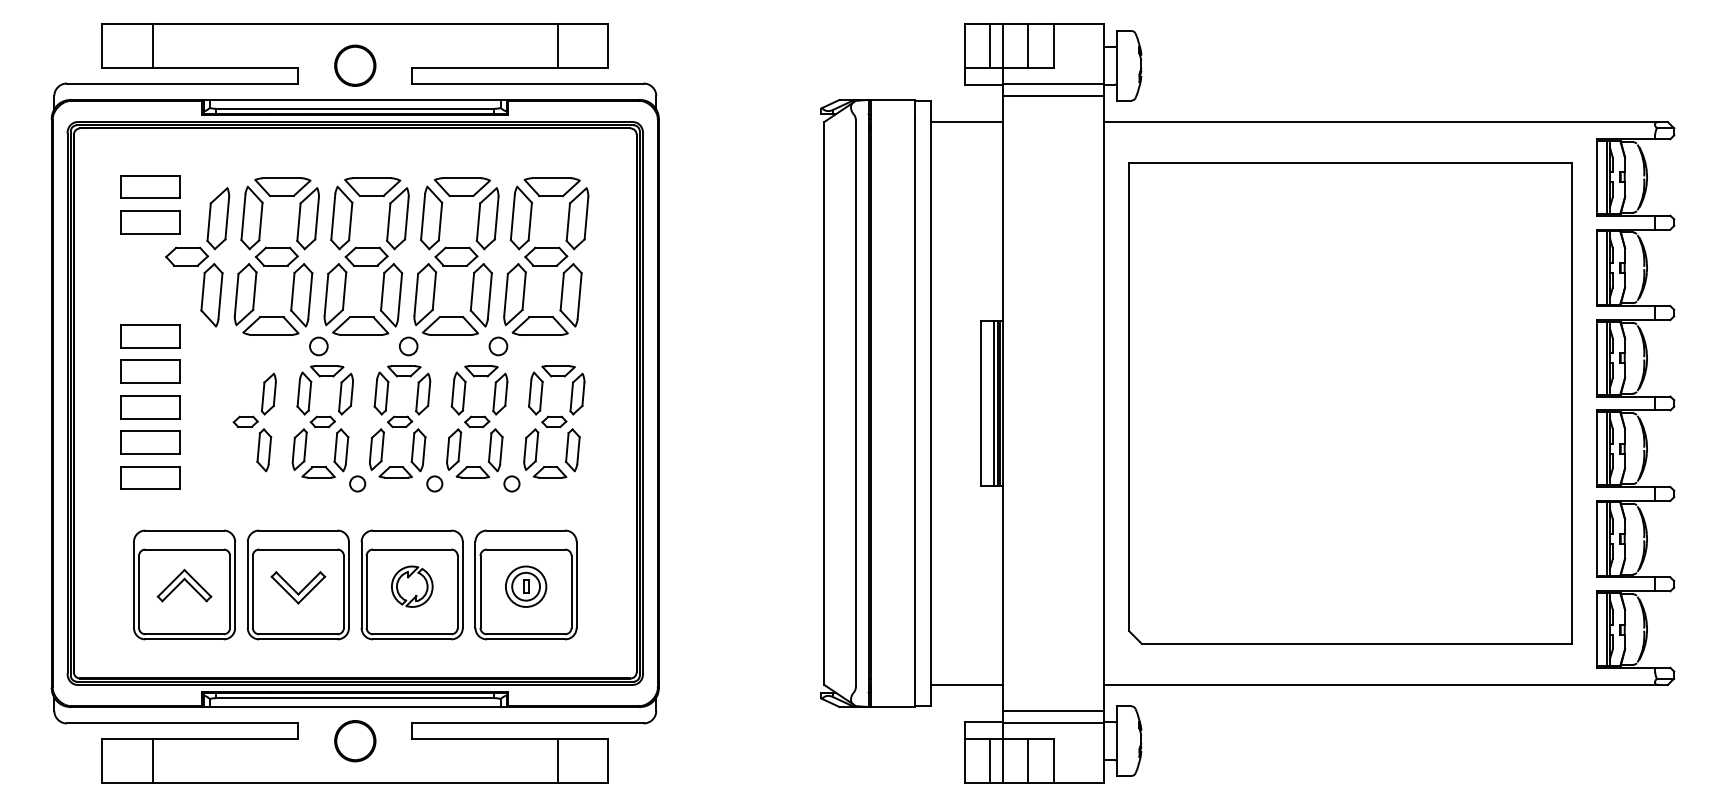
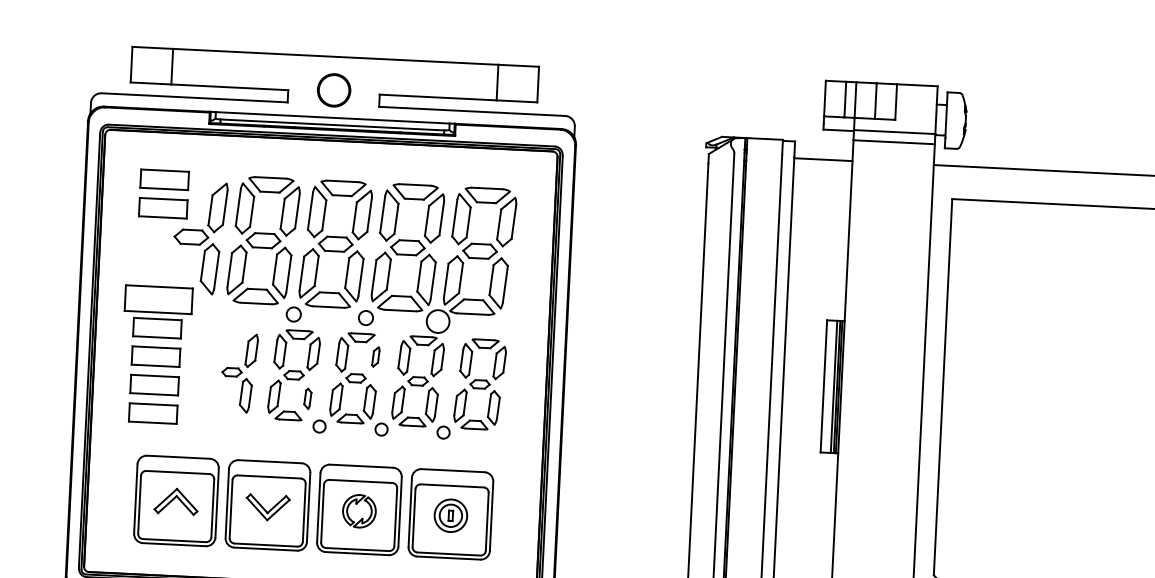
part: (150, 336) -> (158, 299), size x1.4
circle: (498, 346) -> (438, 321), size x1.6
part: (423, 393) -> (376, 356), size x0.6
part: (341, 450) -> (307, 399), size x0.6

